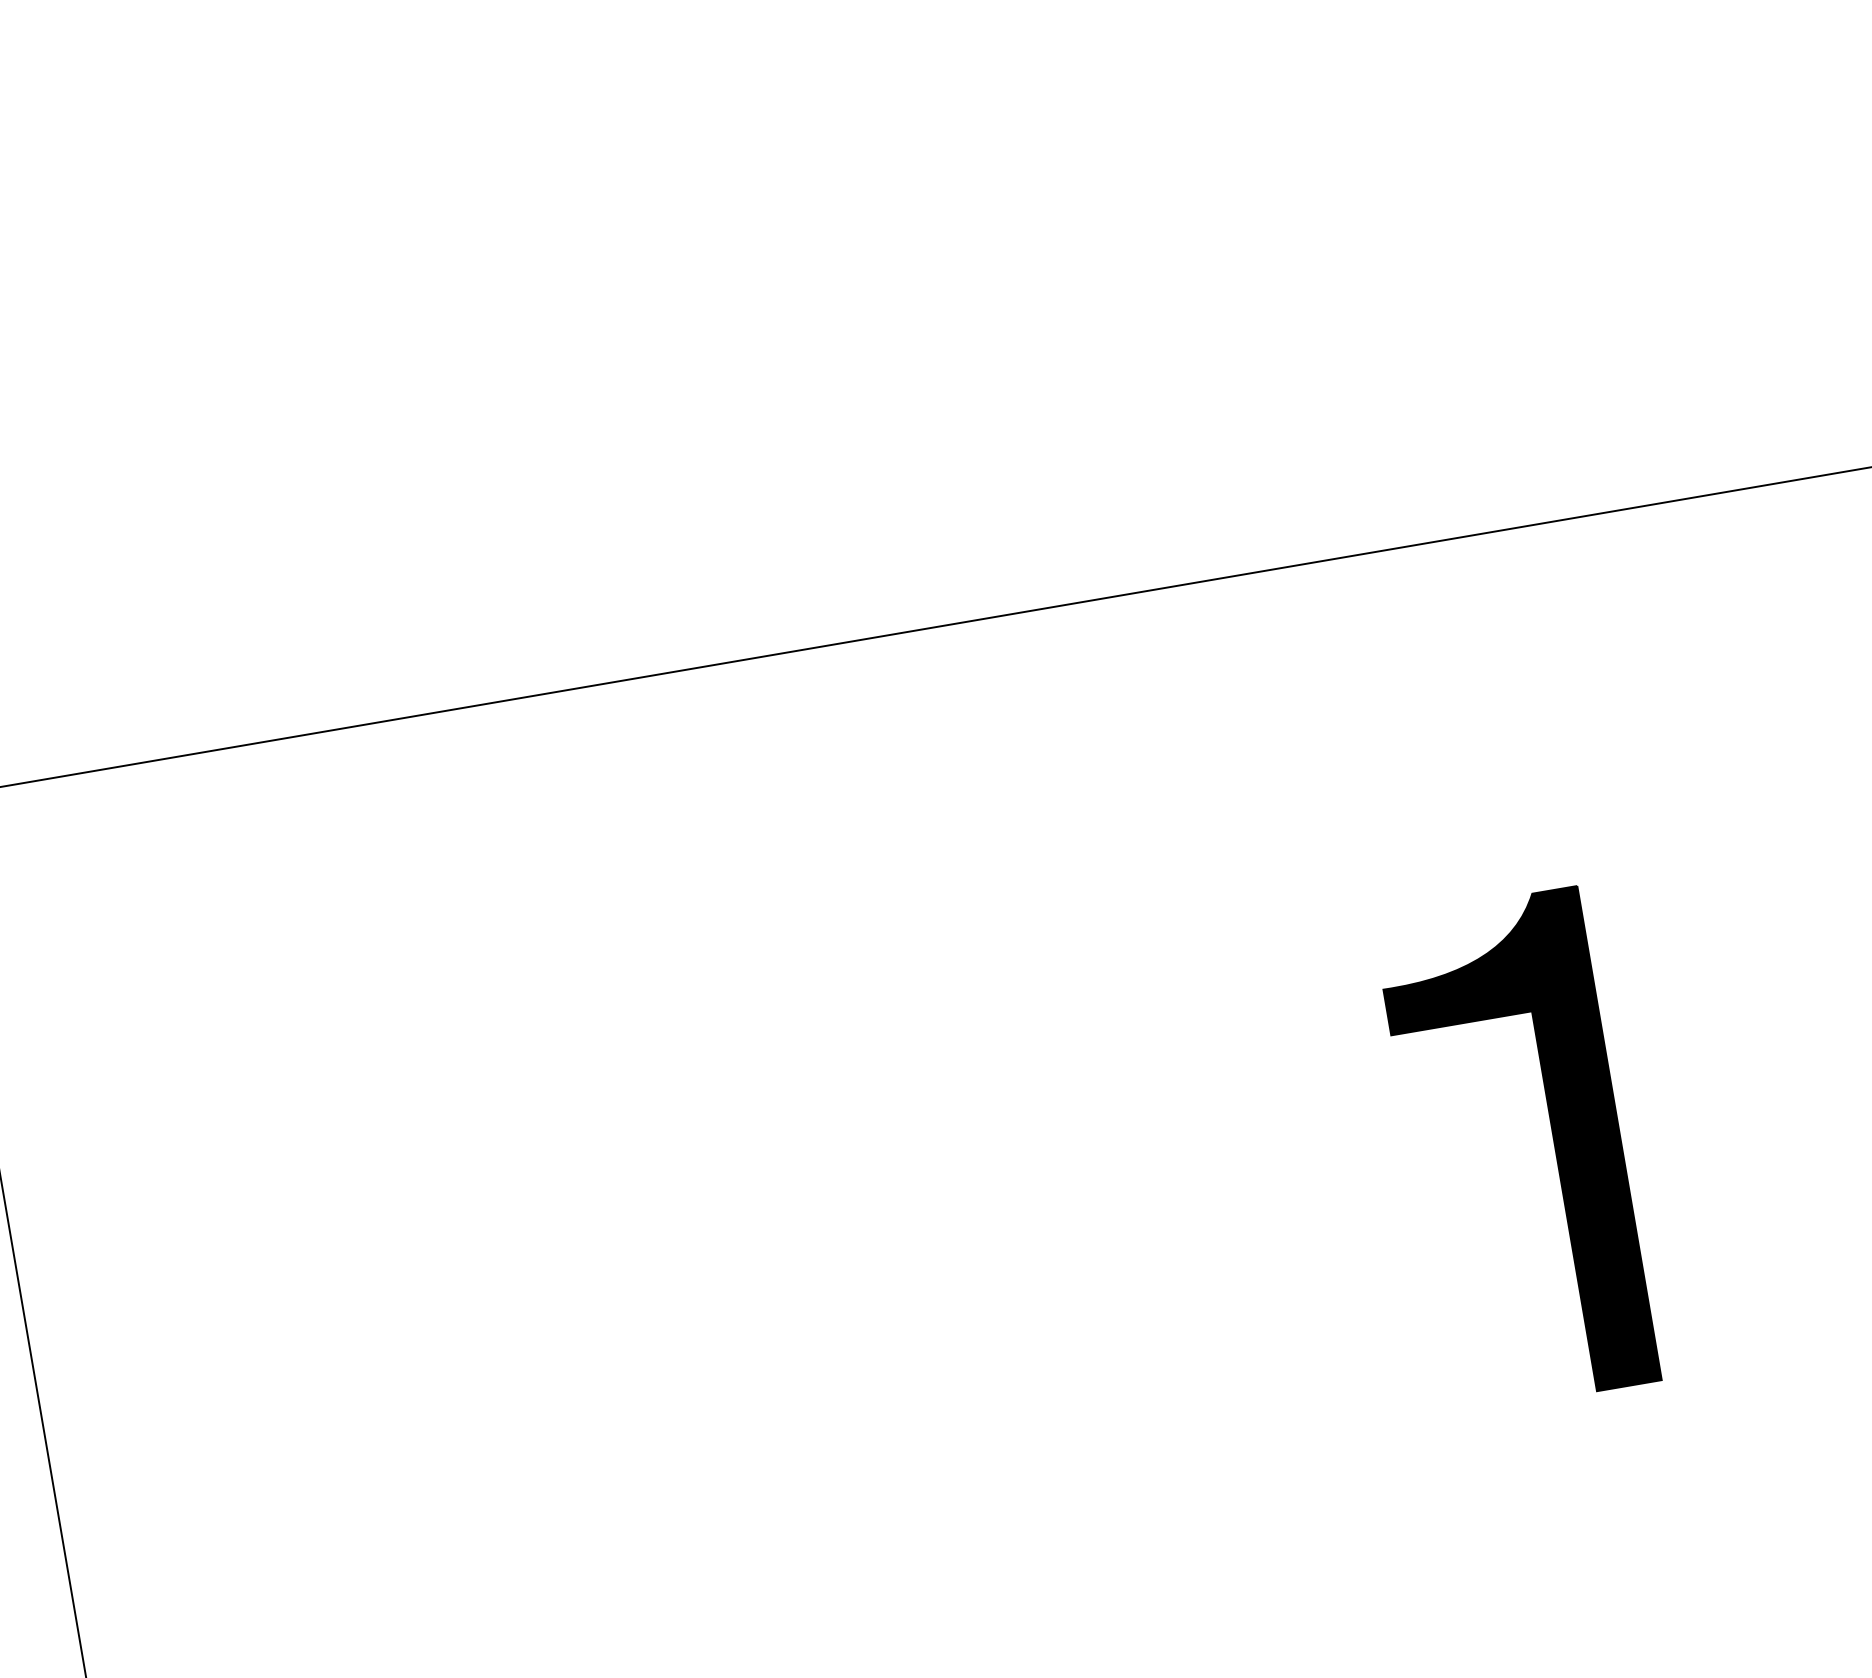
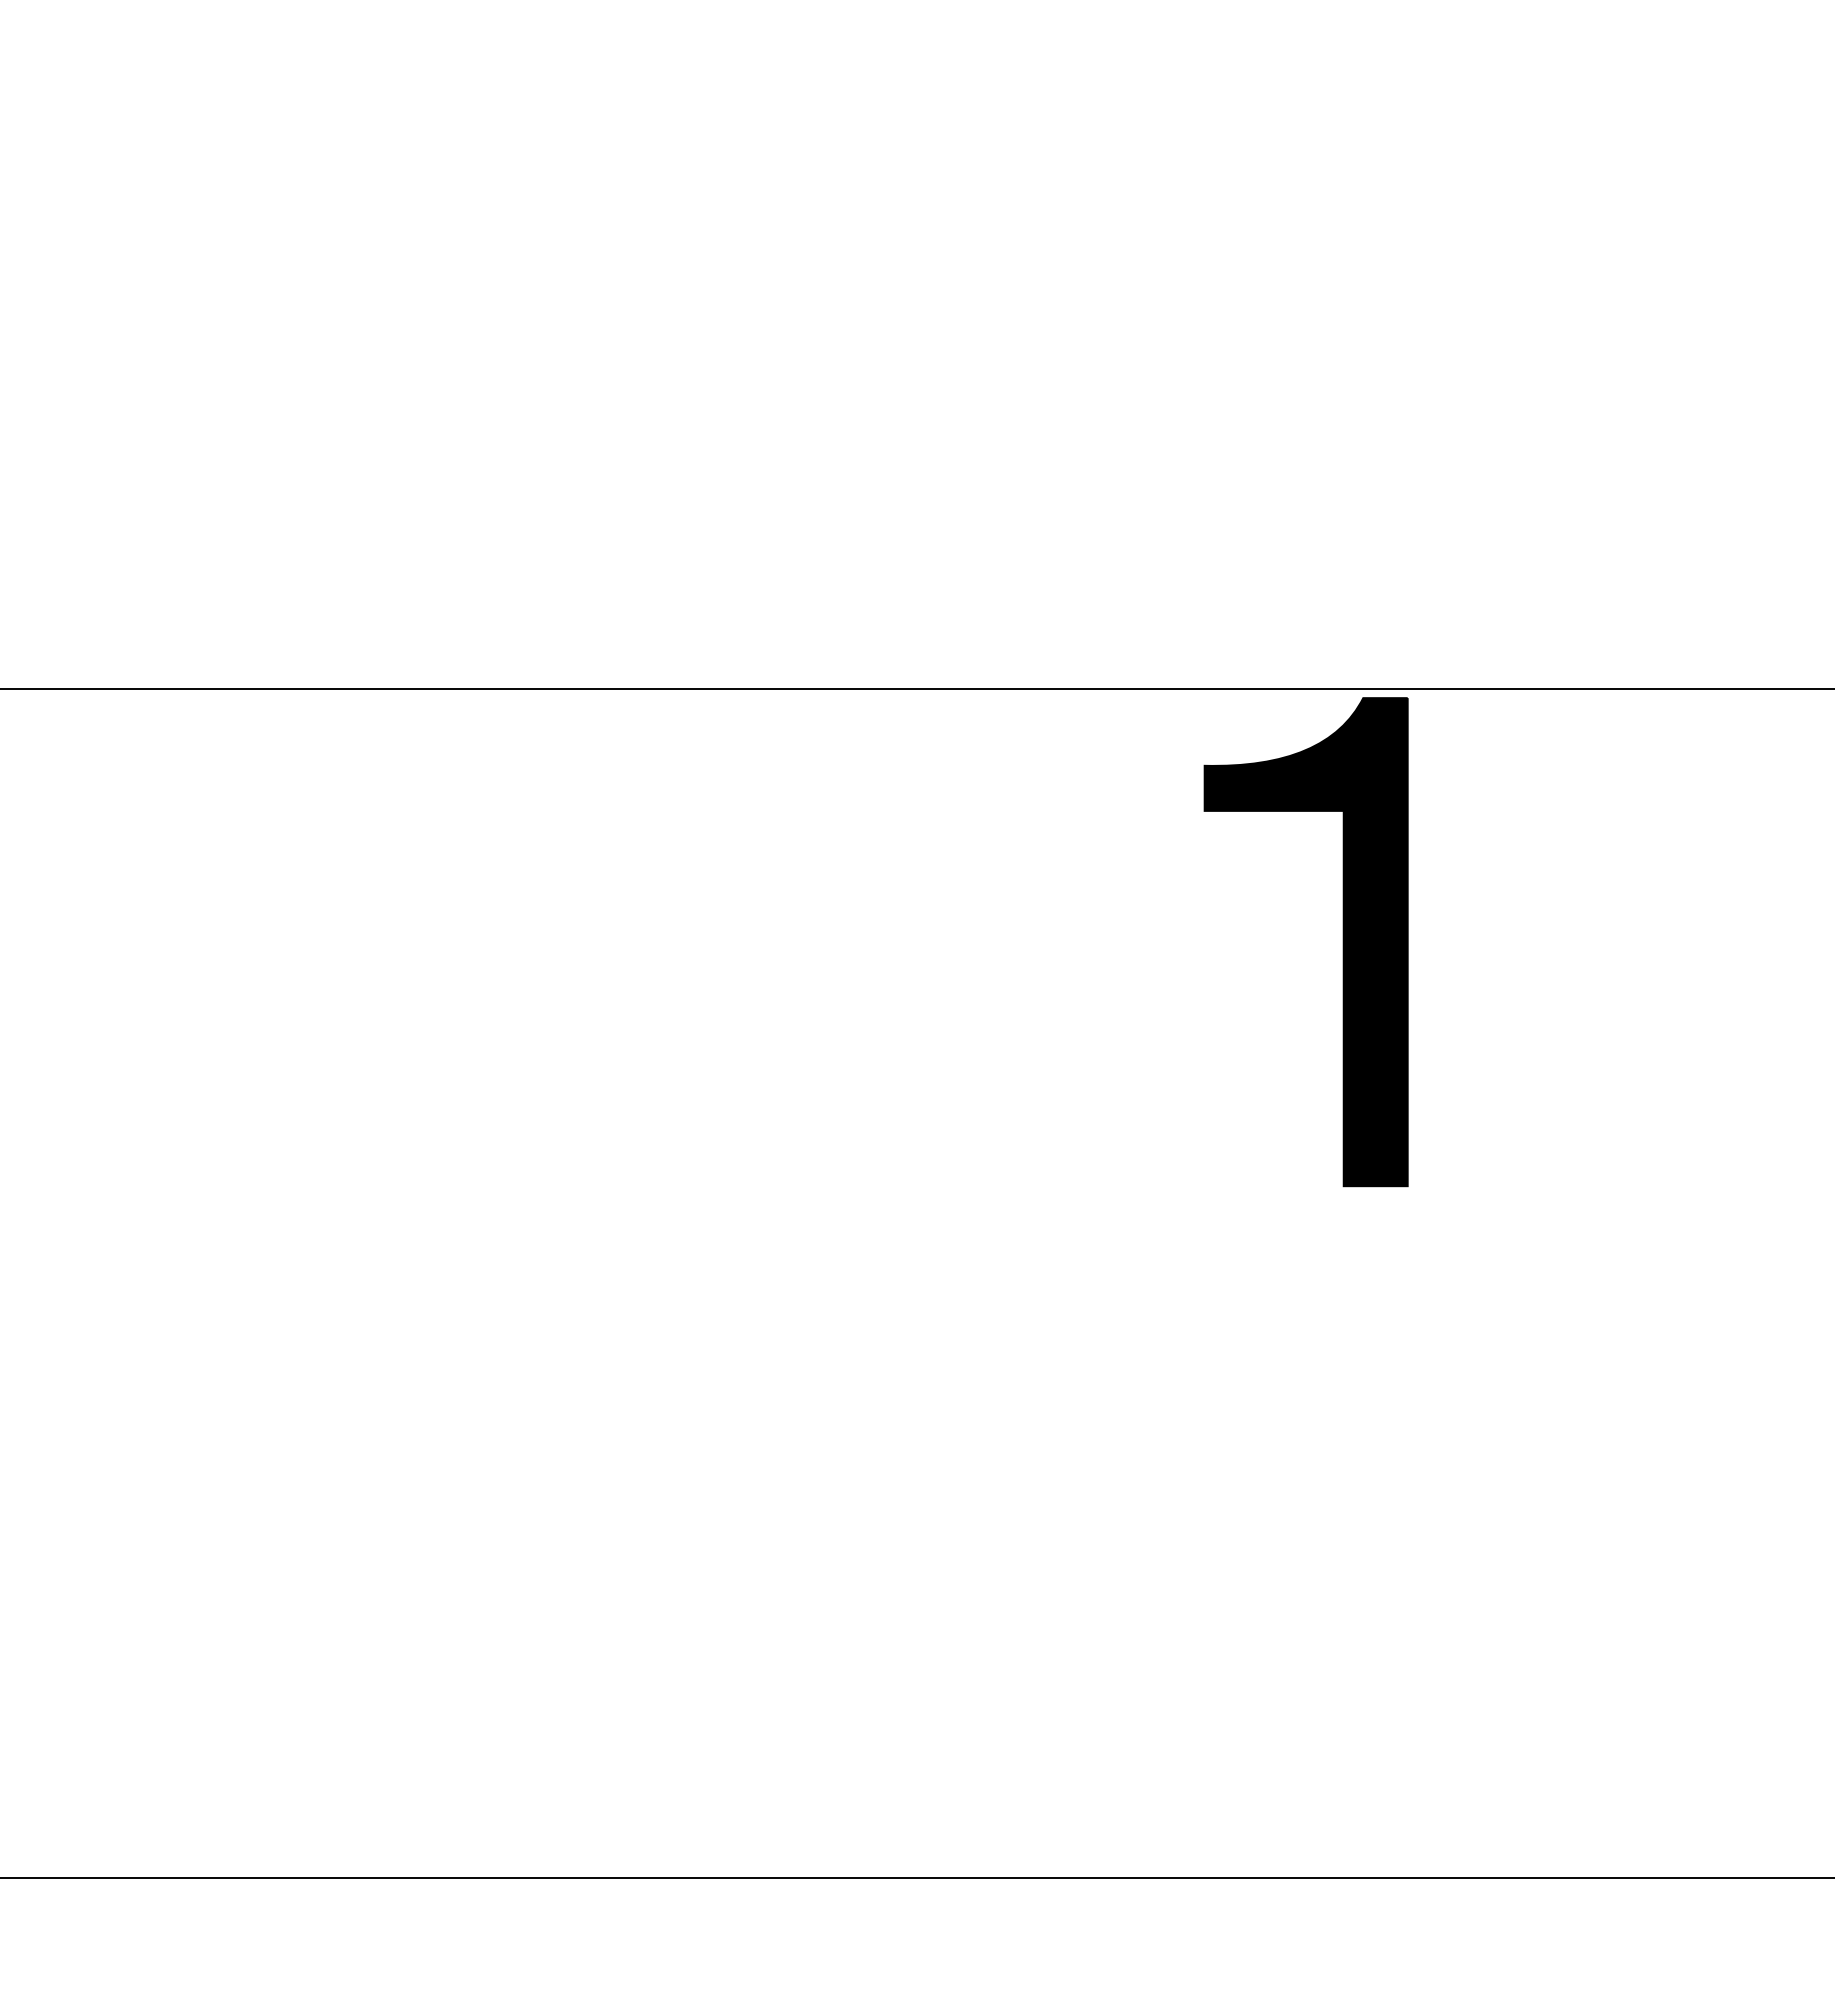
part: (1553, 1144) -> (1342, 942), moved

